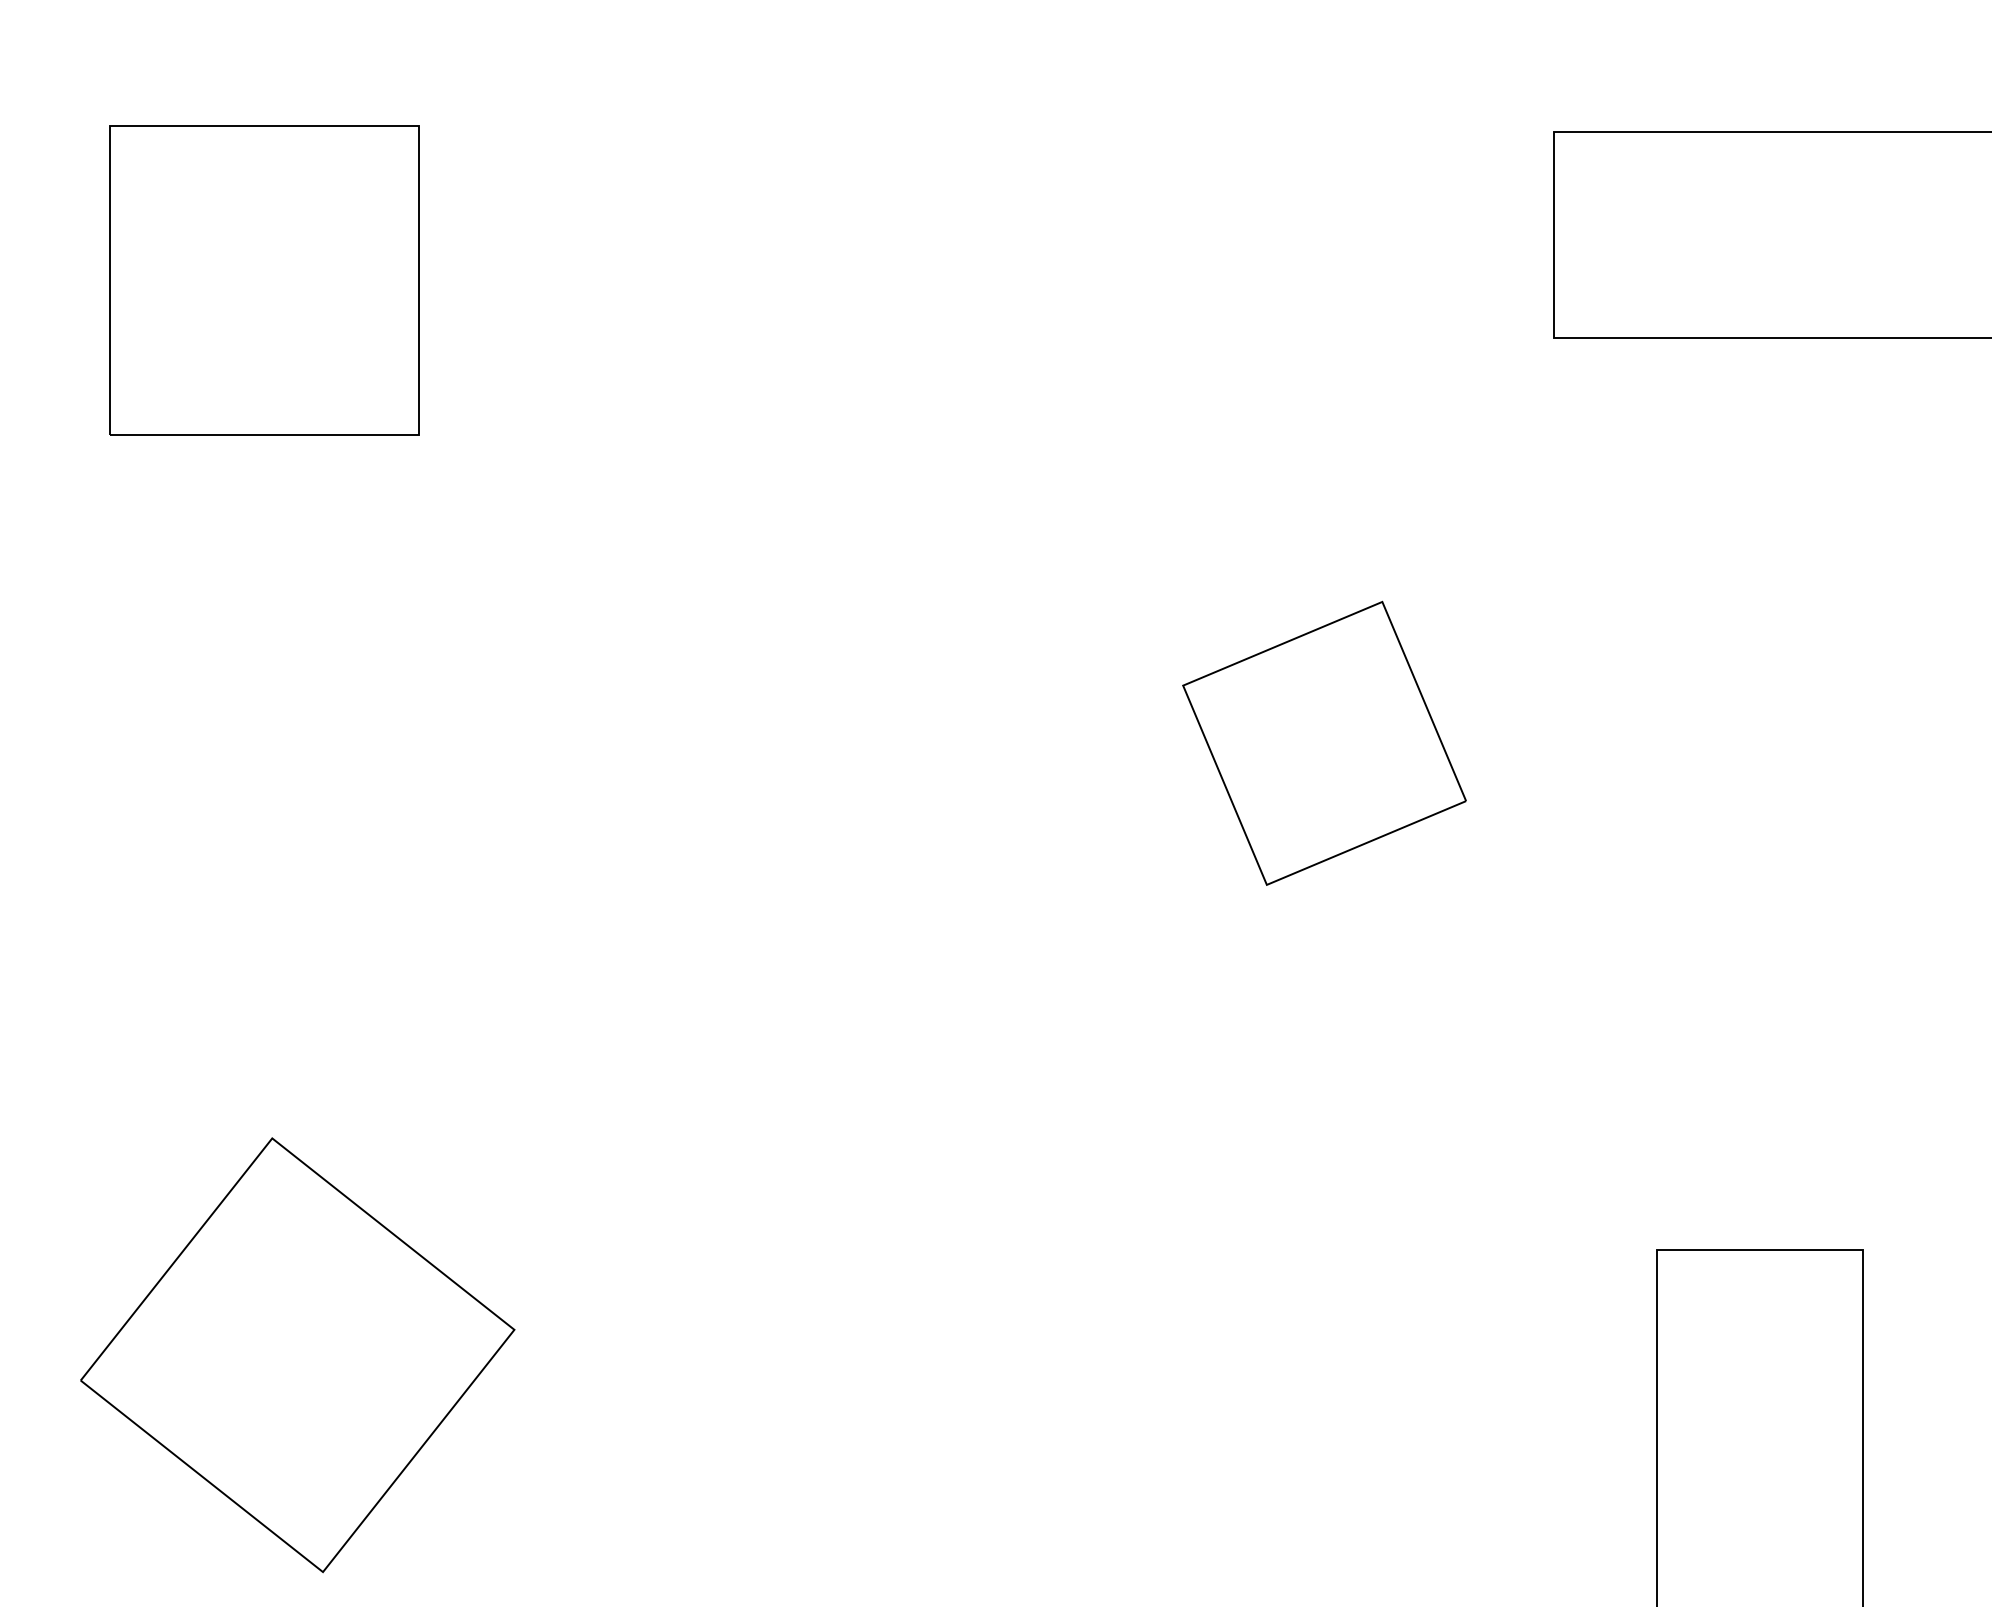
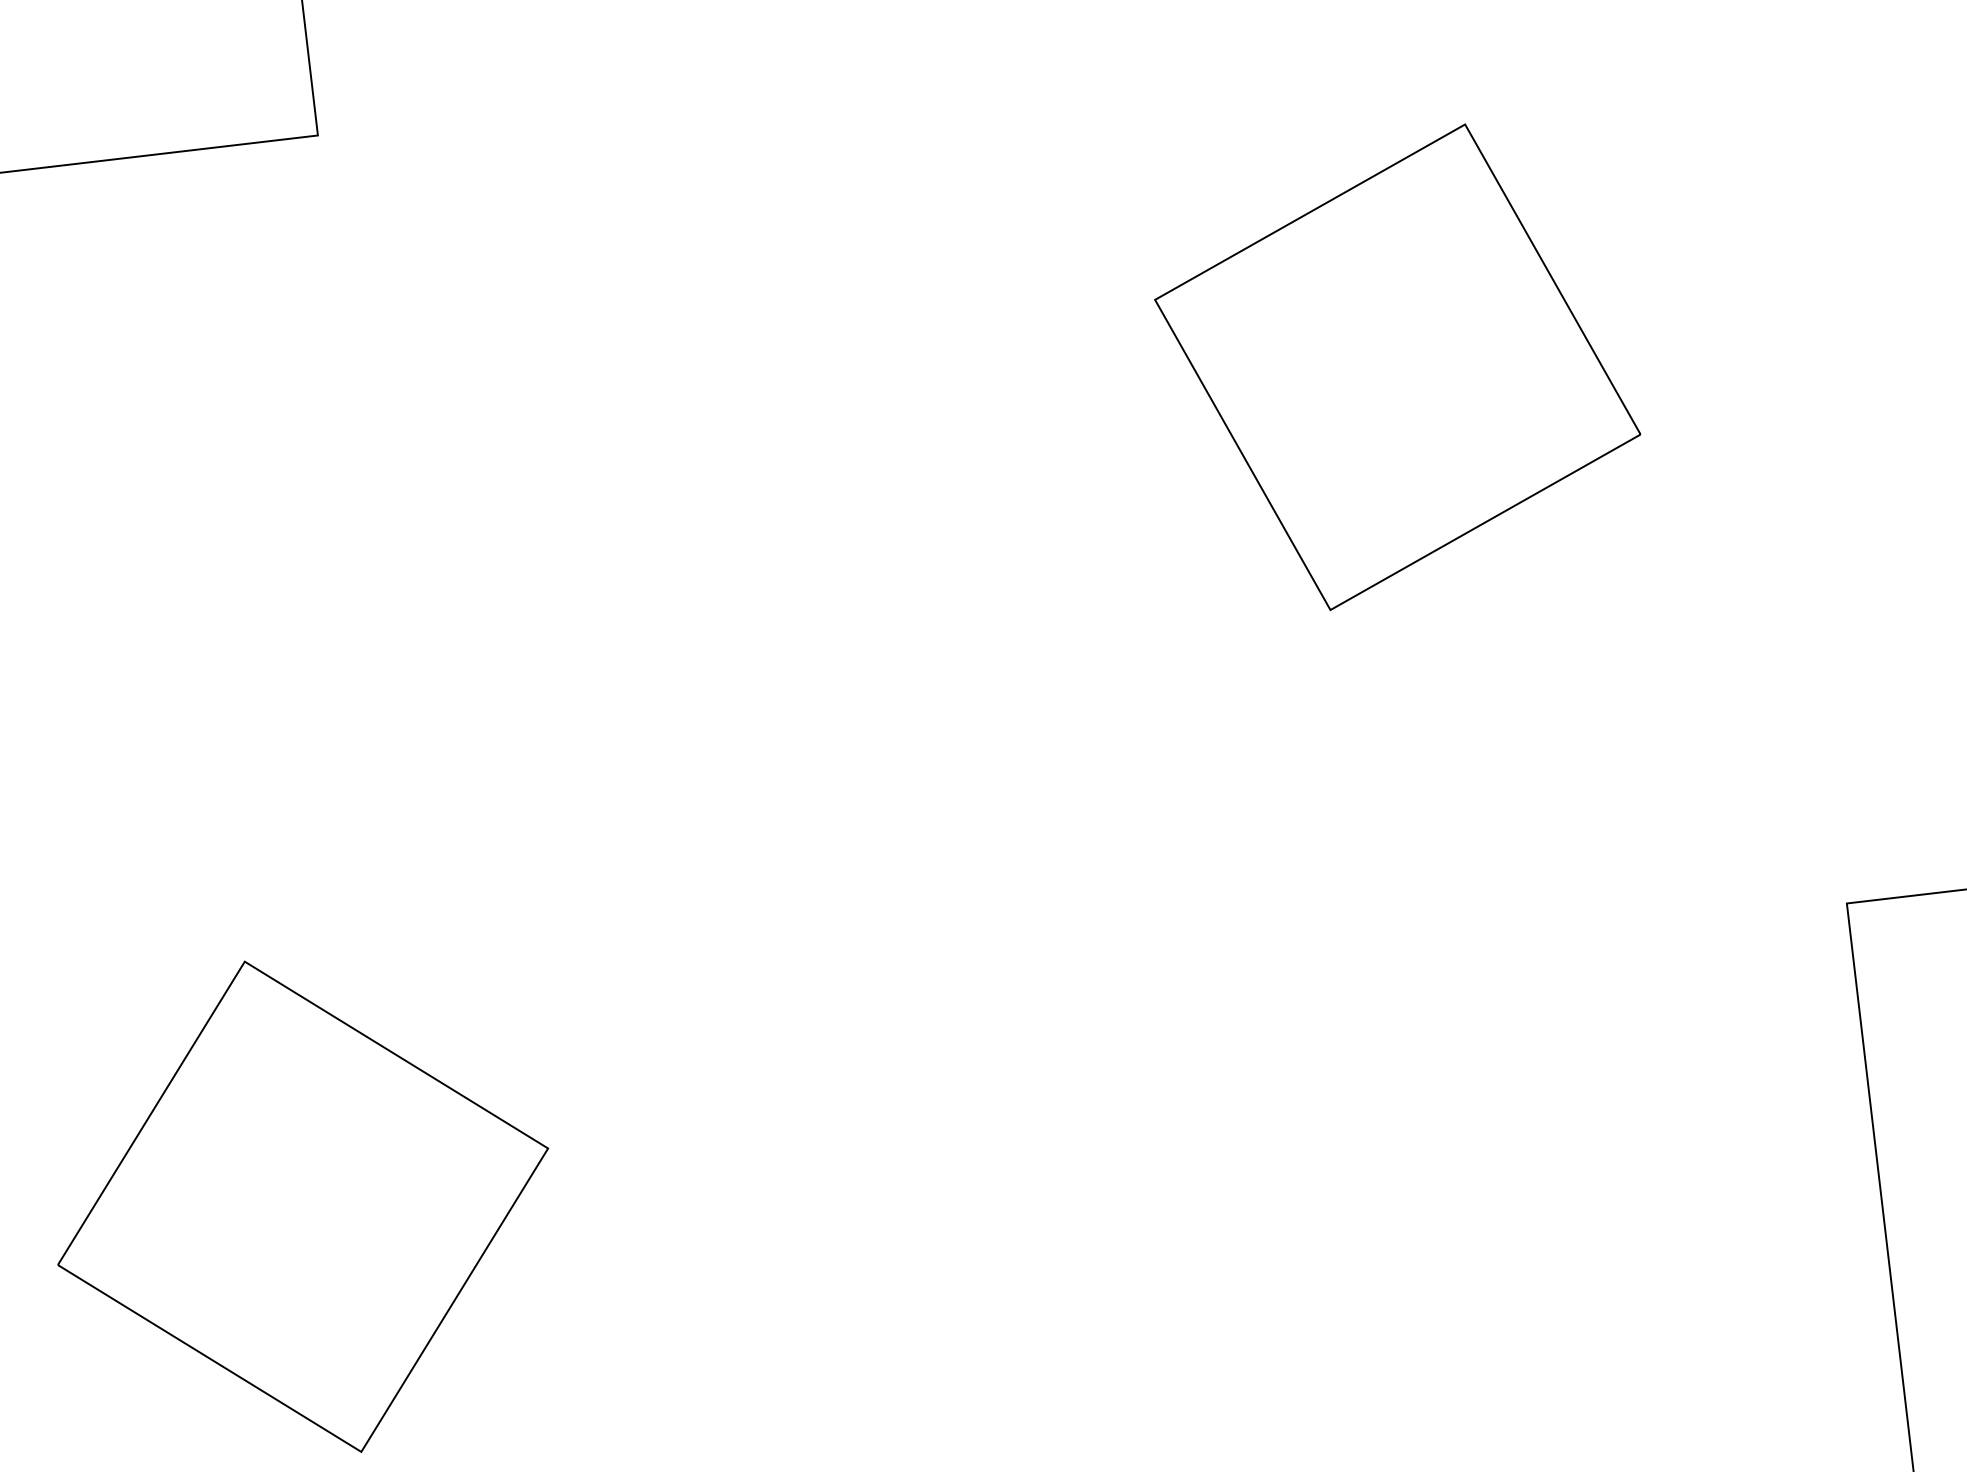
part: (1324, 743) -> (1397, 367), size x1.43

